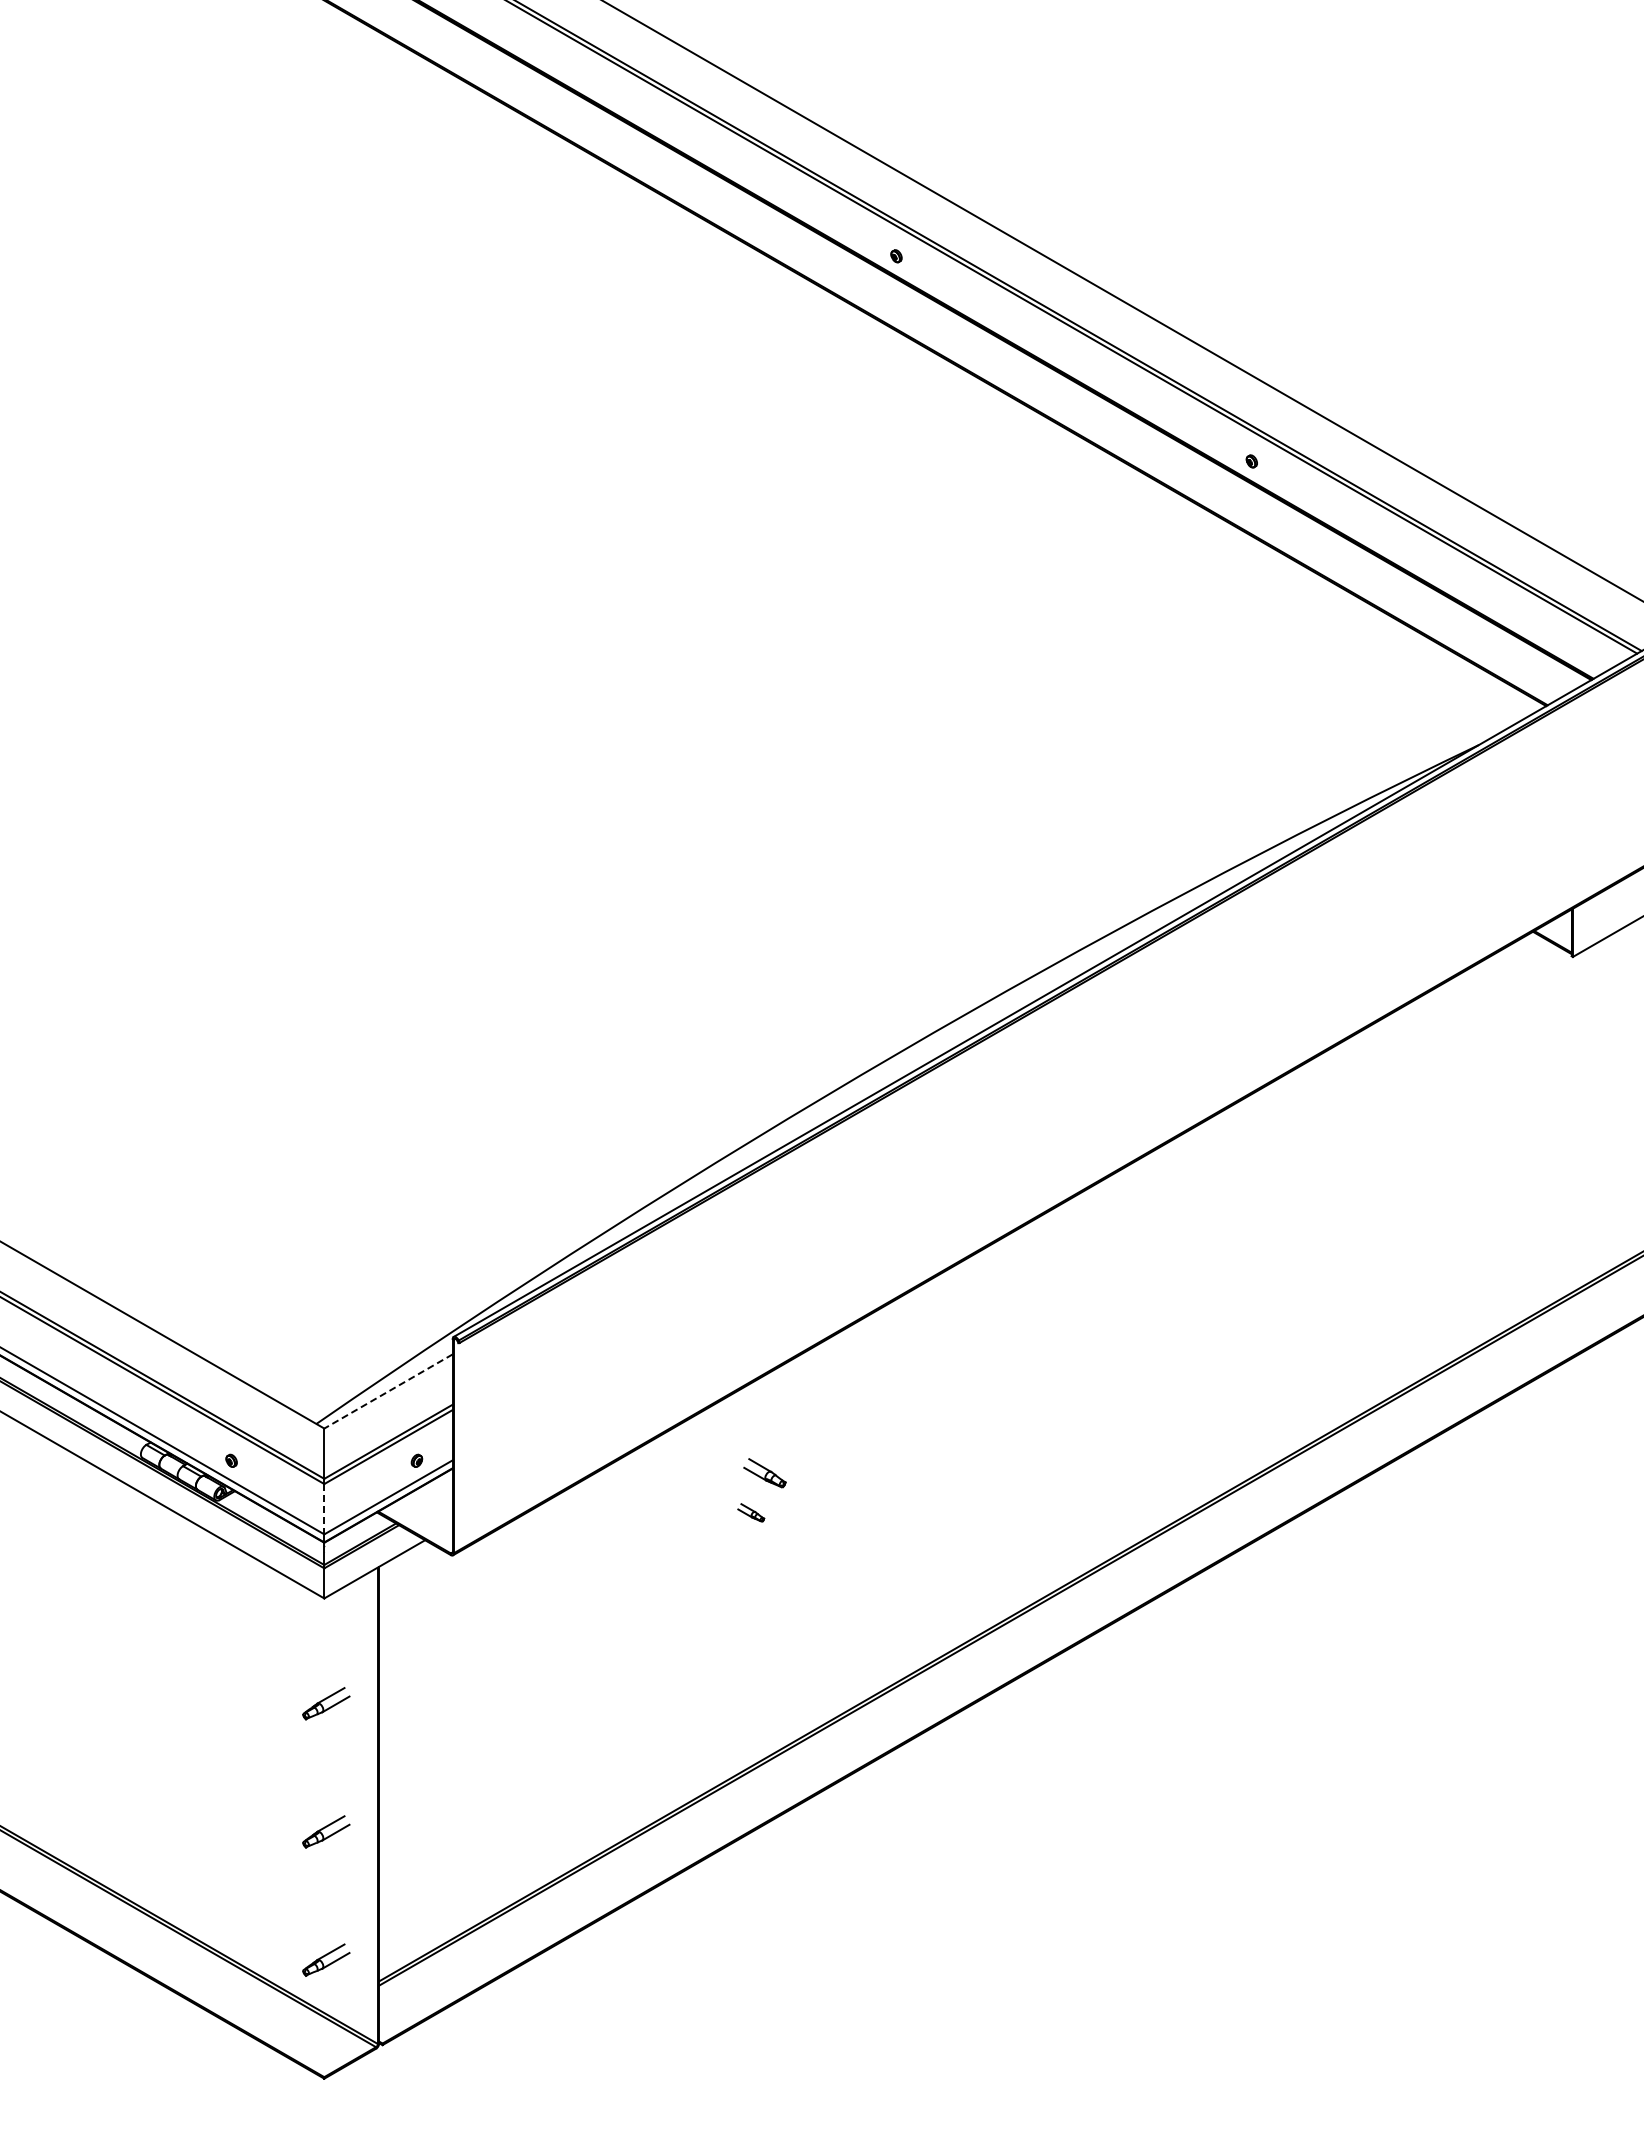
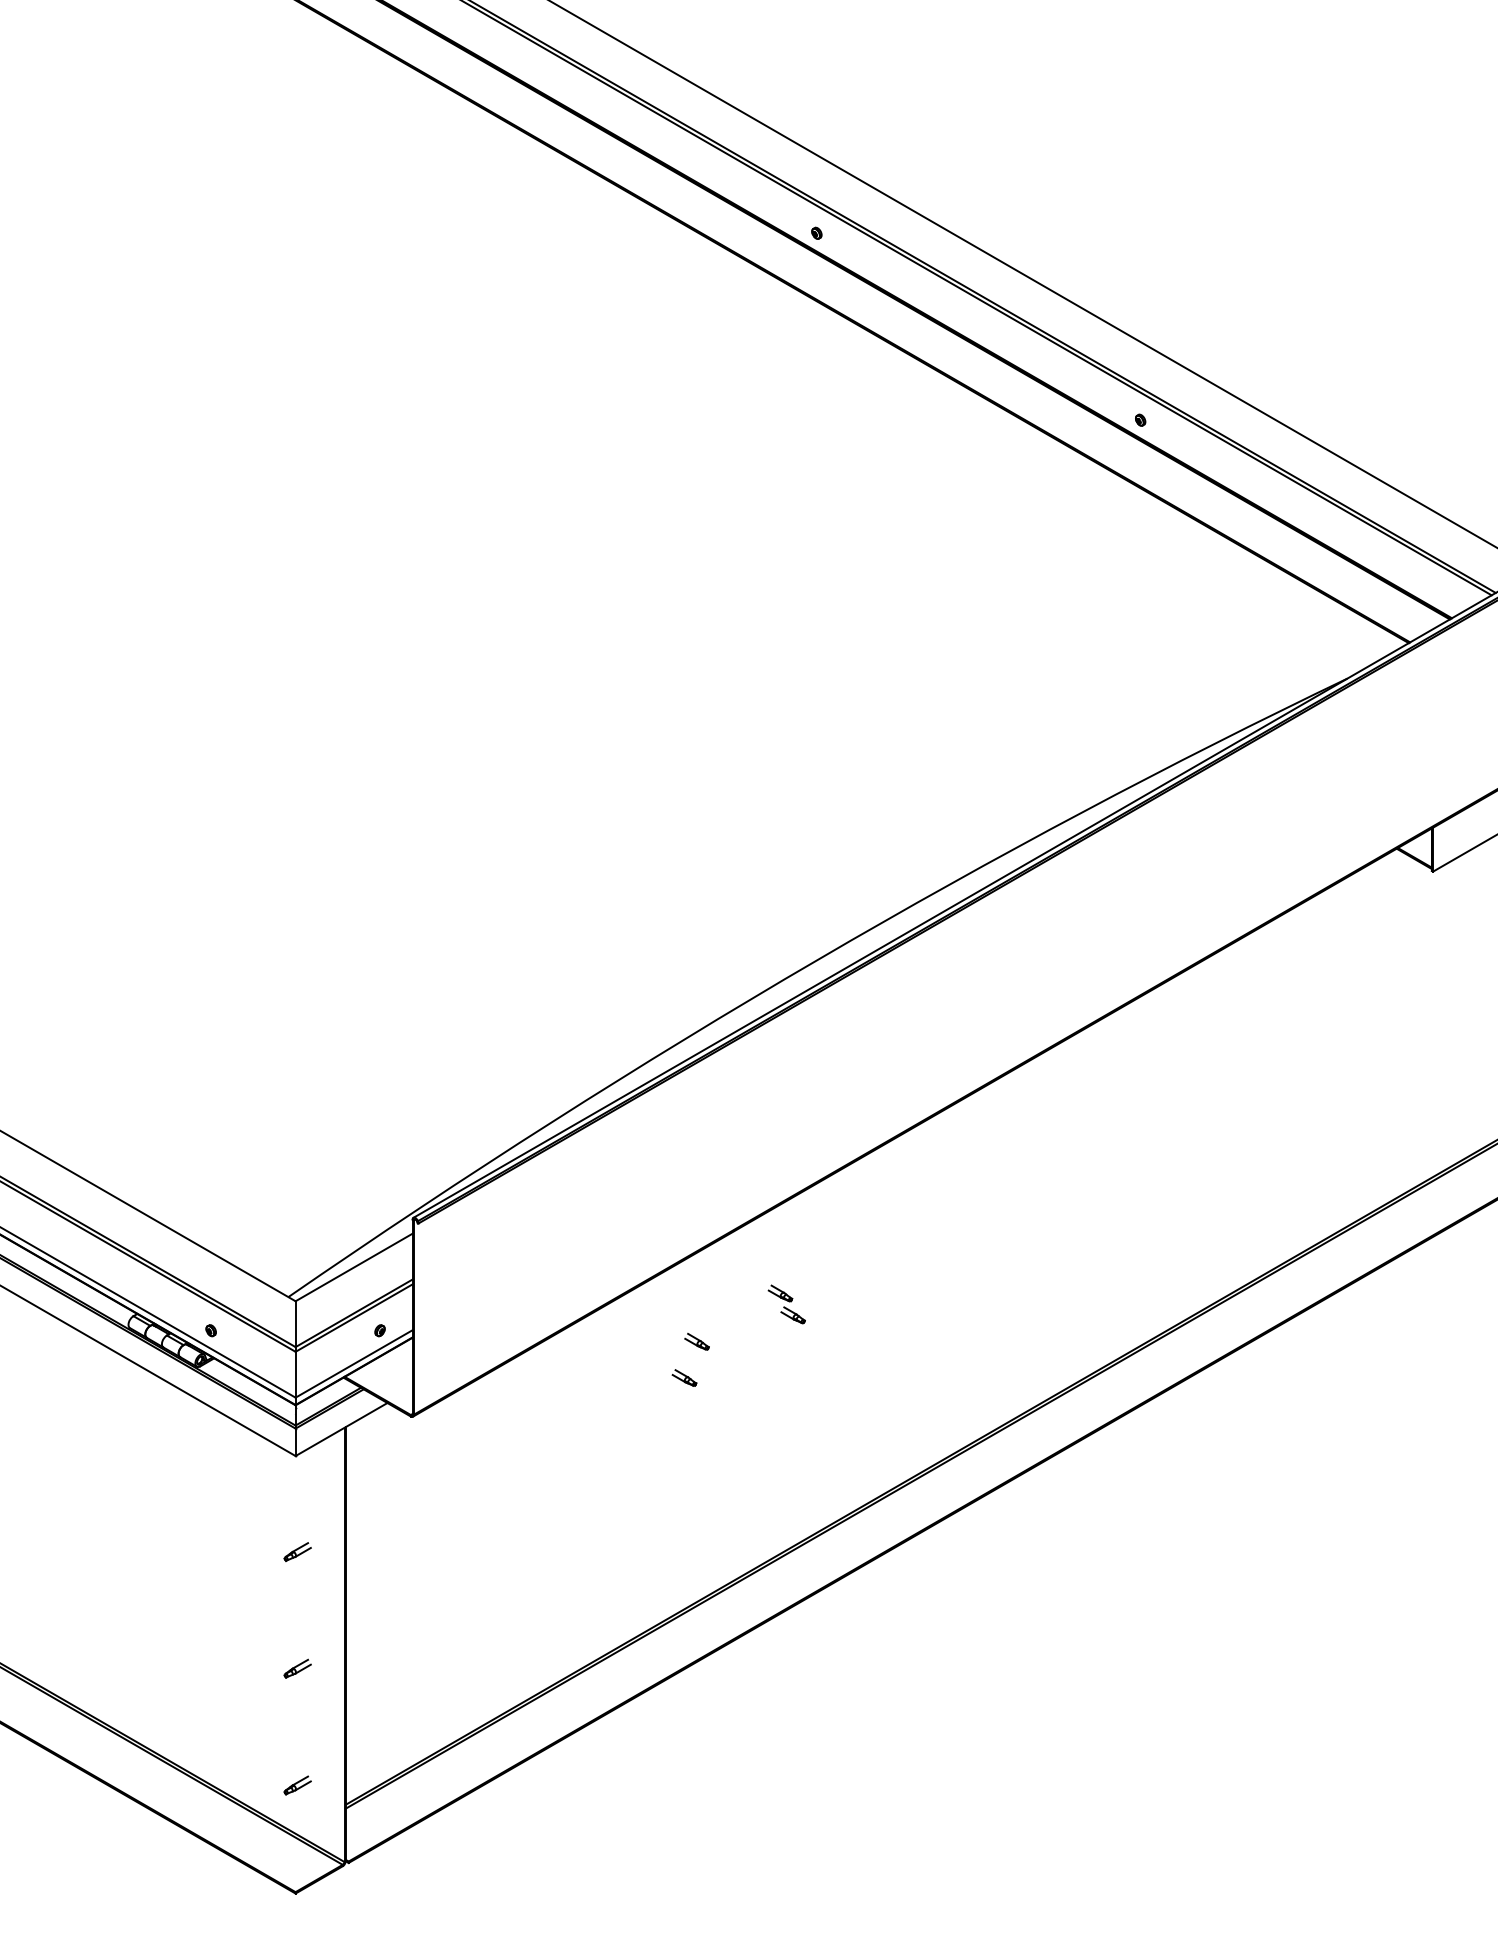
line: (388, 1391) -> (354, 1267), dashed -> solid
part: (863, 1431) -> (786, 1303), added
part: (764, 1472) -> (696, 1341), size x0.62
line: (324, 1509) -> (295, 1375), dashed -> solid
part: (326, 1703) -> (297, 1551), size x0.62
part: (326, 1831) -> (297, 1668), size x0.62
part: (326, 1959) -> (297, 1784), size x0.62

